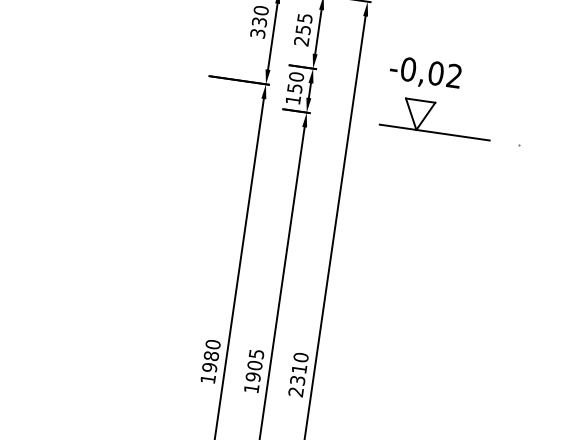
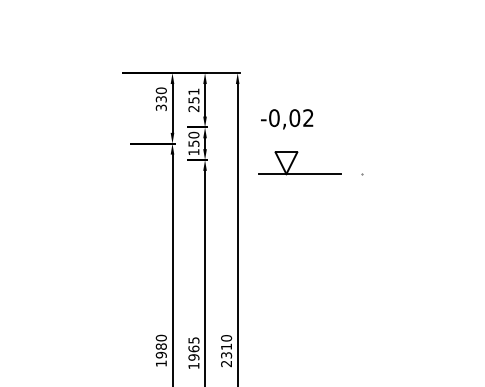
text: (304, 17) -> (193, 91), 255 -> 251
part: (449, 133) -> (310, 173), moved
text: (254, 364) -> (193, 348), 1905 -> 1965

